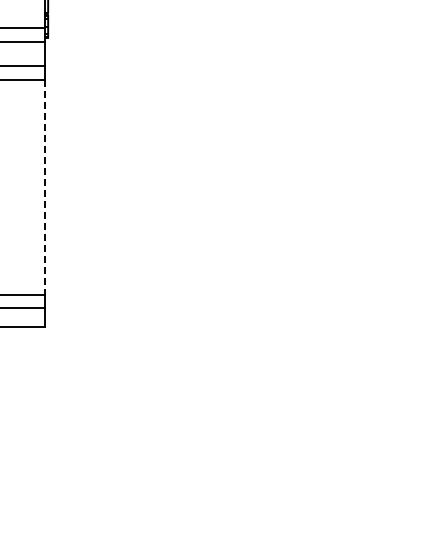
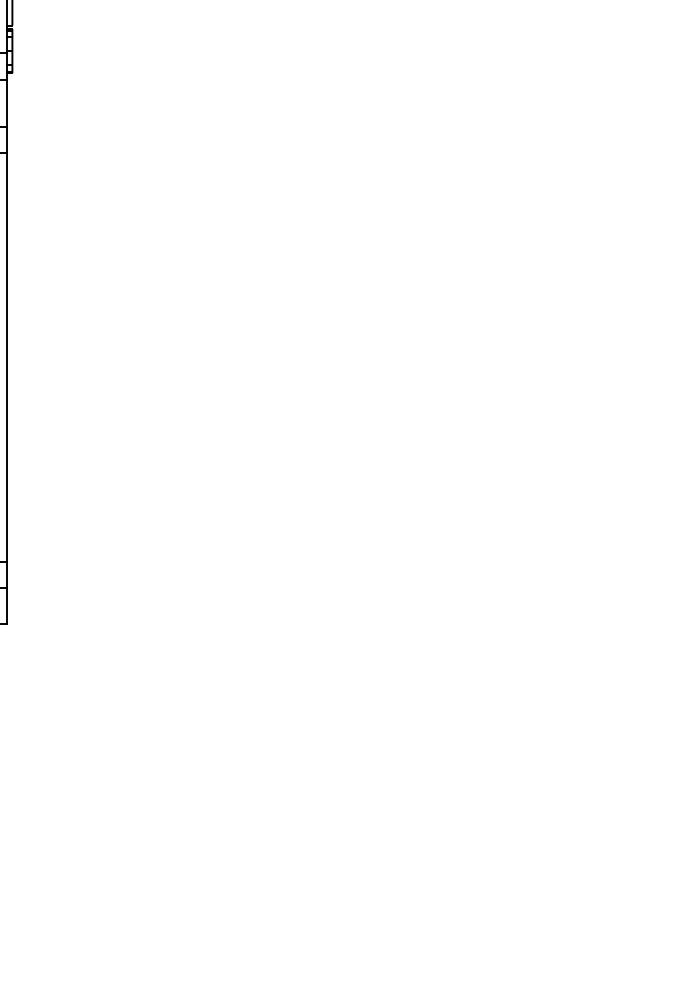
line: (45, 187) -> (7, 357), dashed -> solid

